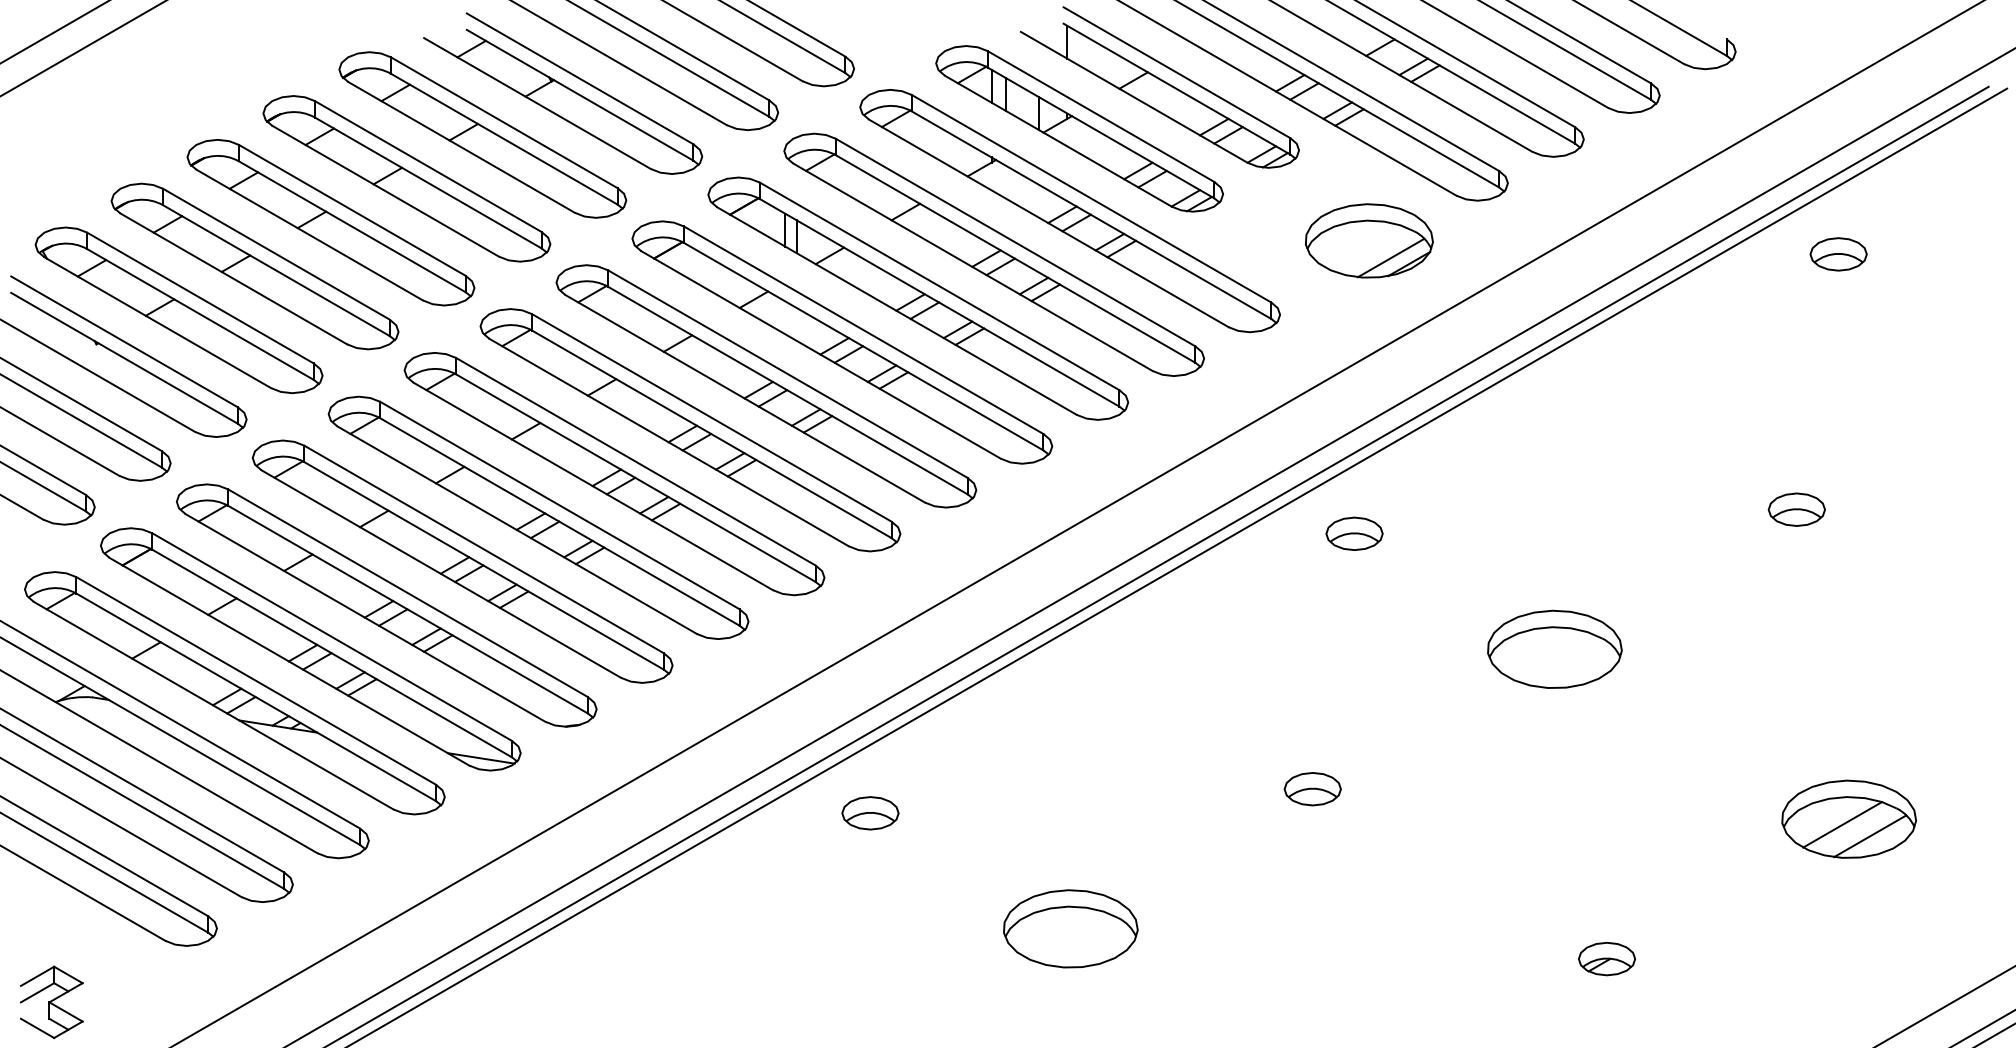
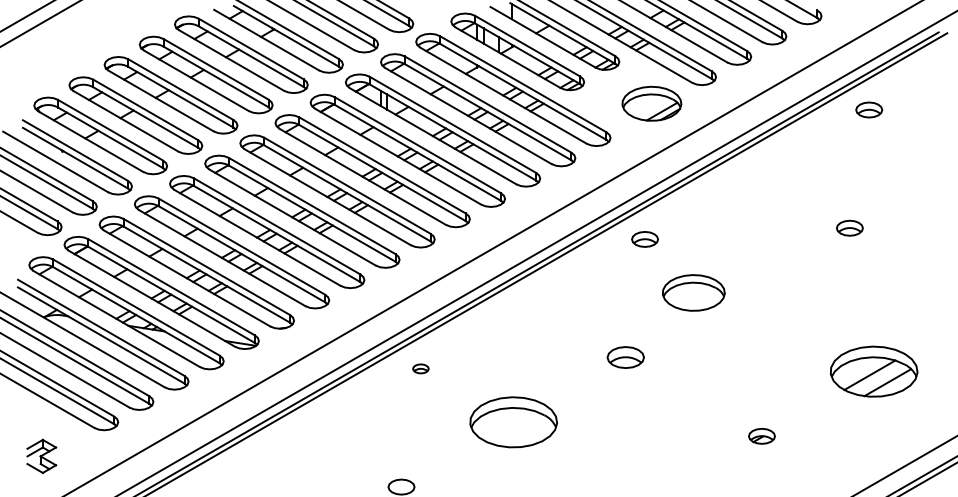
part: (1554, 648) -> (693, 292), moved
part: (1312, 788) -> (625, 357), size x1.4
part: (869, 812) -> (420, 368), size x0.6
part: (1847, 819) -> (873, 371), size x1.4
part: (1070, 929) -> (513, 422), size x1.4

